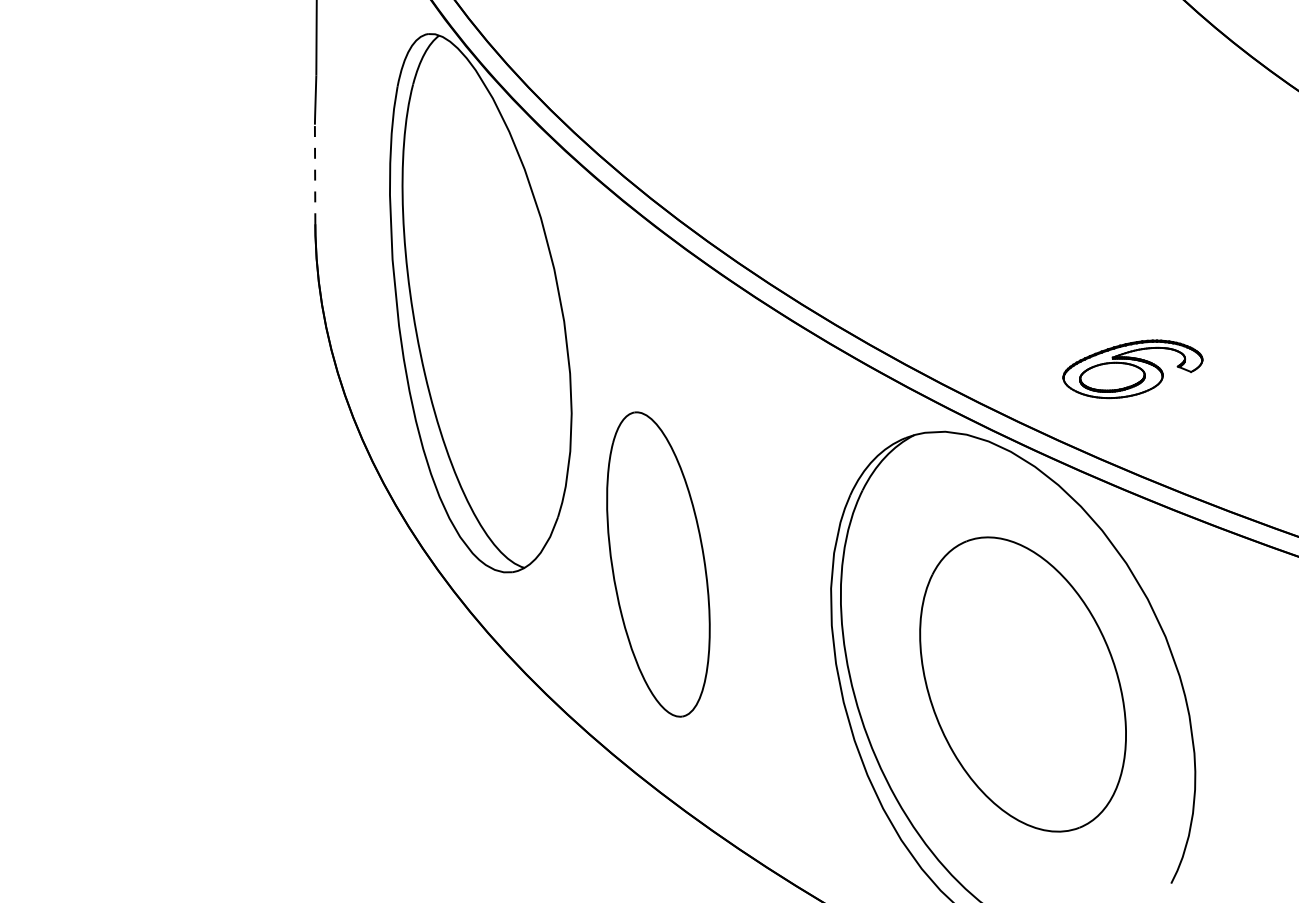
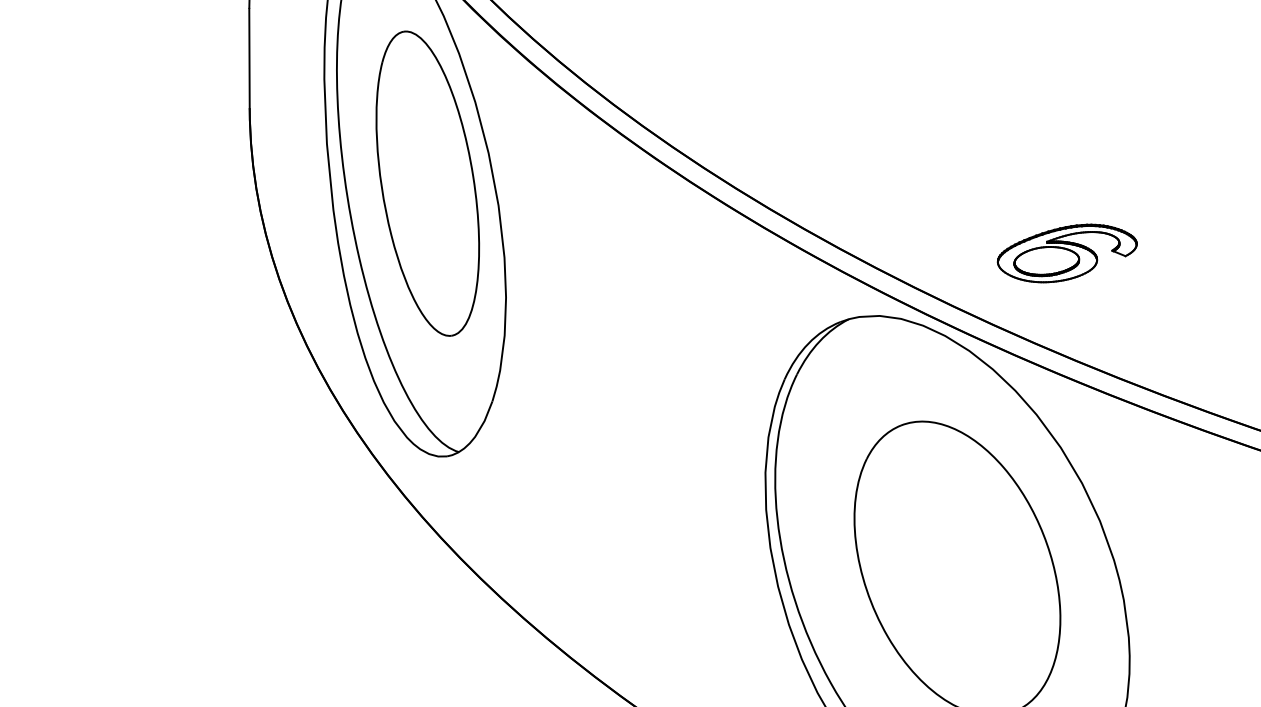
line: (315, 174) -> (249, 58), dashed -> solid
part: (658, 564) -> (427, 183), moved

